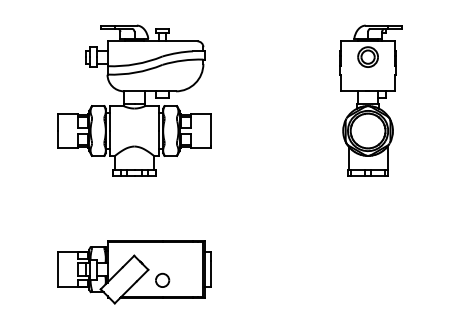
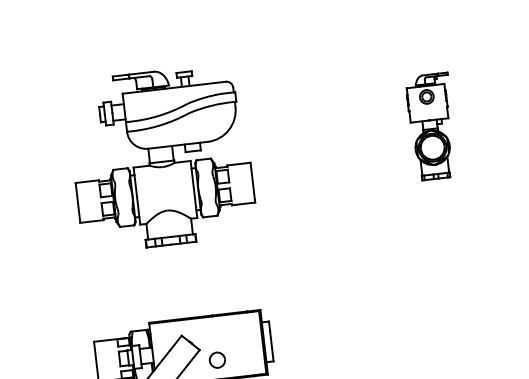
part: (370, 100) -> (431, 126), size x0.6

